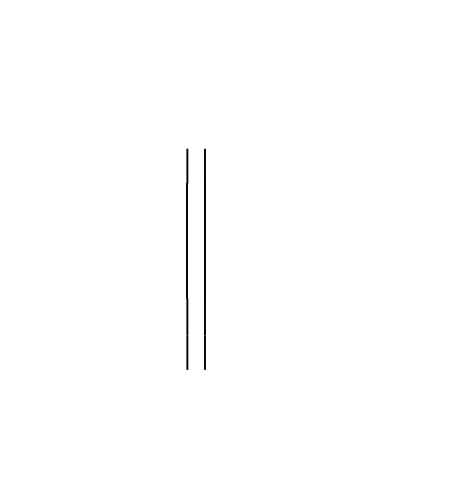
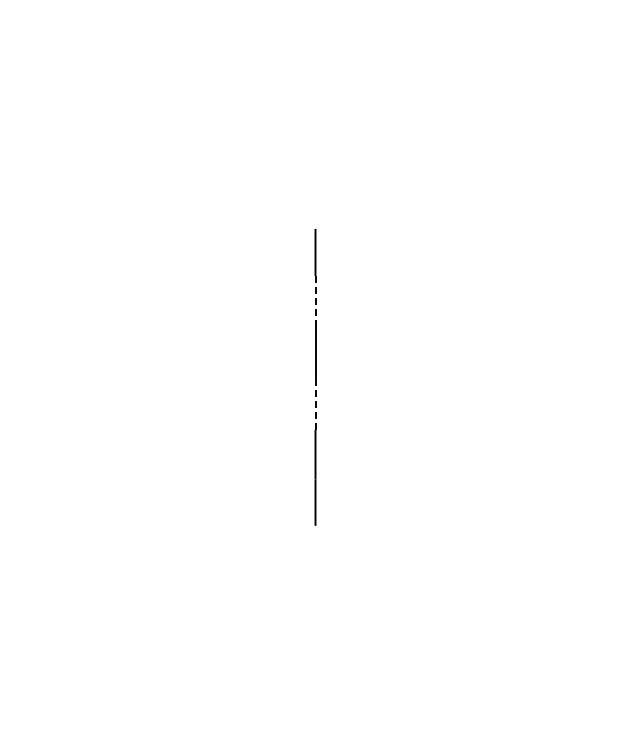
line: (204, 202) -> (315, 301), solid -> dashed
line: (187, 259) -> (291, 377), removed
line: (204, 279) -> (315, 404), solid -> dashed

